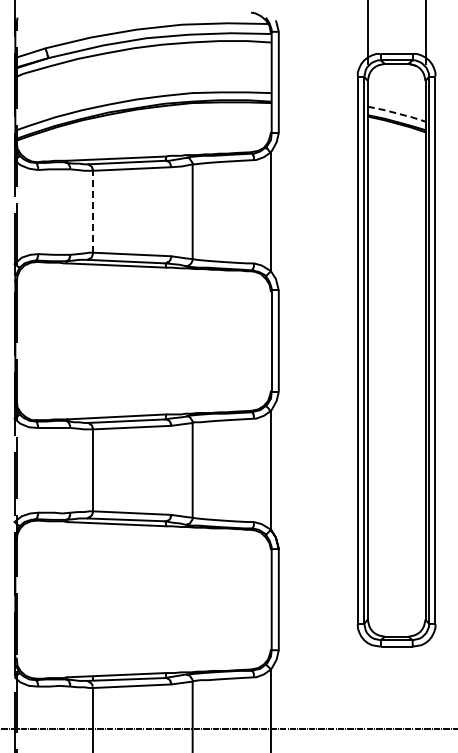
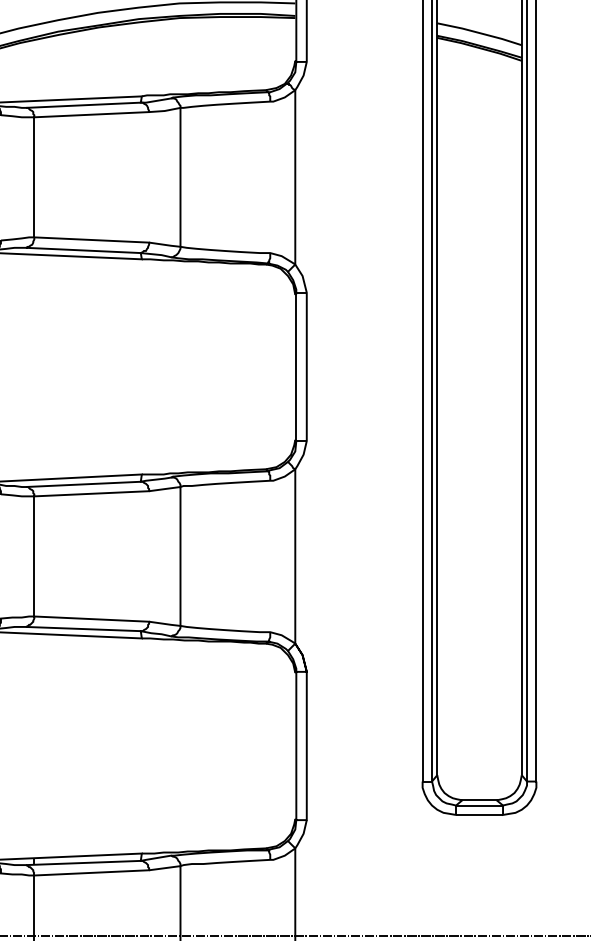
line: (397, 113) -> (480, 33), dashed -> solid
line: (92, 211) -> (33, 176), dashed -> solid

